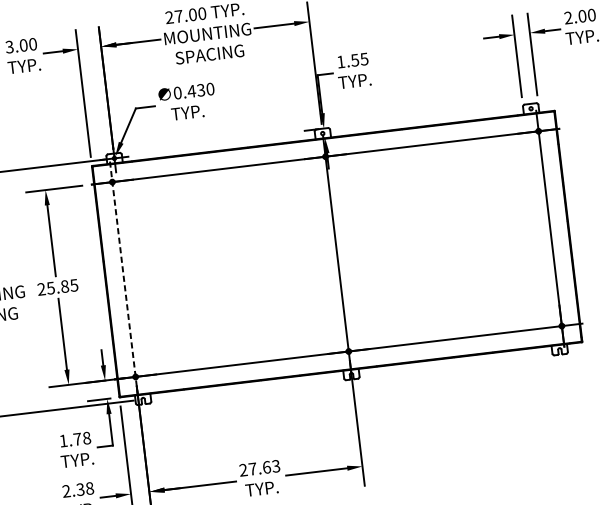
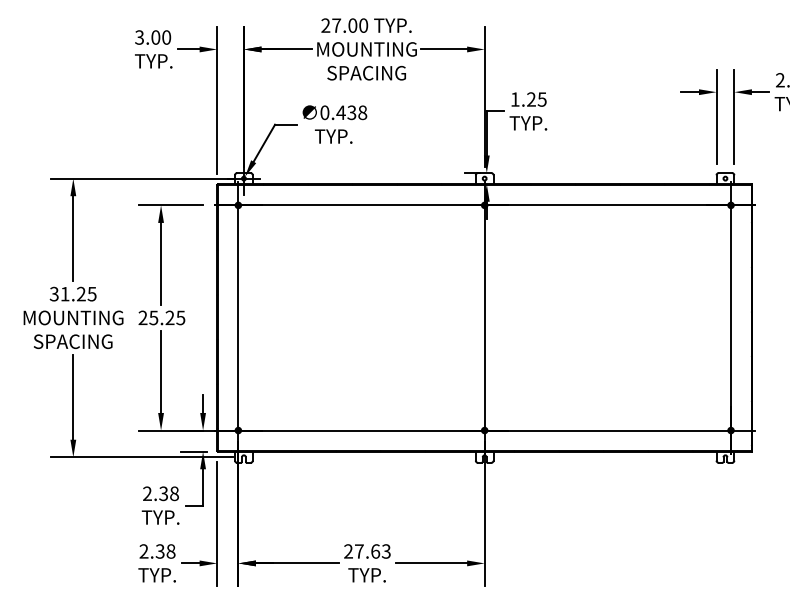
text: (355, 60) -> (531, 99), 1.55 -> 1.25
text: (210, 88) -> (362, 112), 0.430 -> 0.438
line: (124, 279) -> (238, 318), dashed -> solid
text: (64, 286) -> (169, 317), 25.85 -> 25.25
text: (70, 439) -> (155, 493), 1.78 -> 2.38

